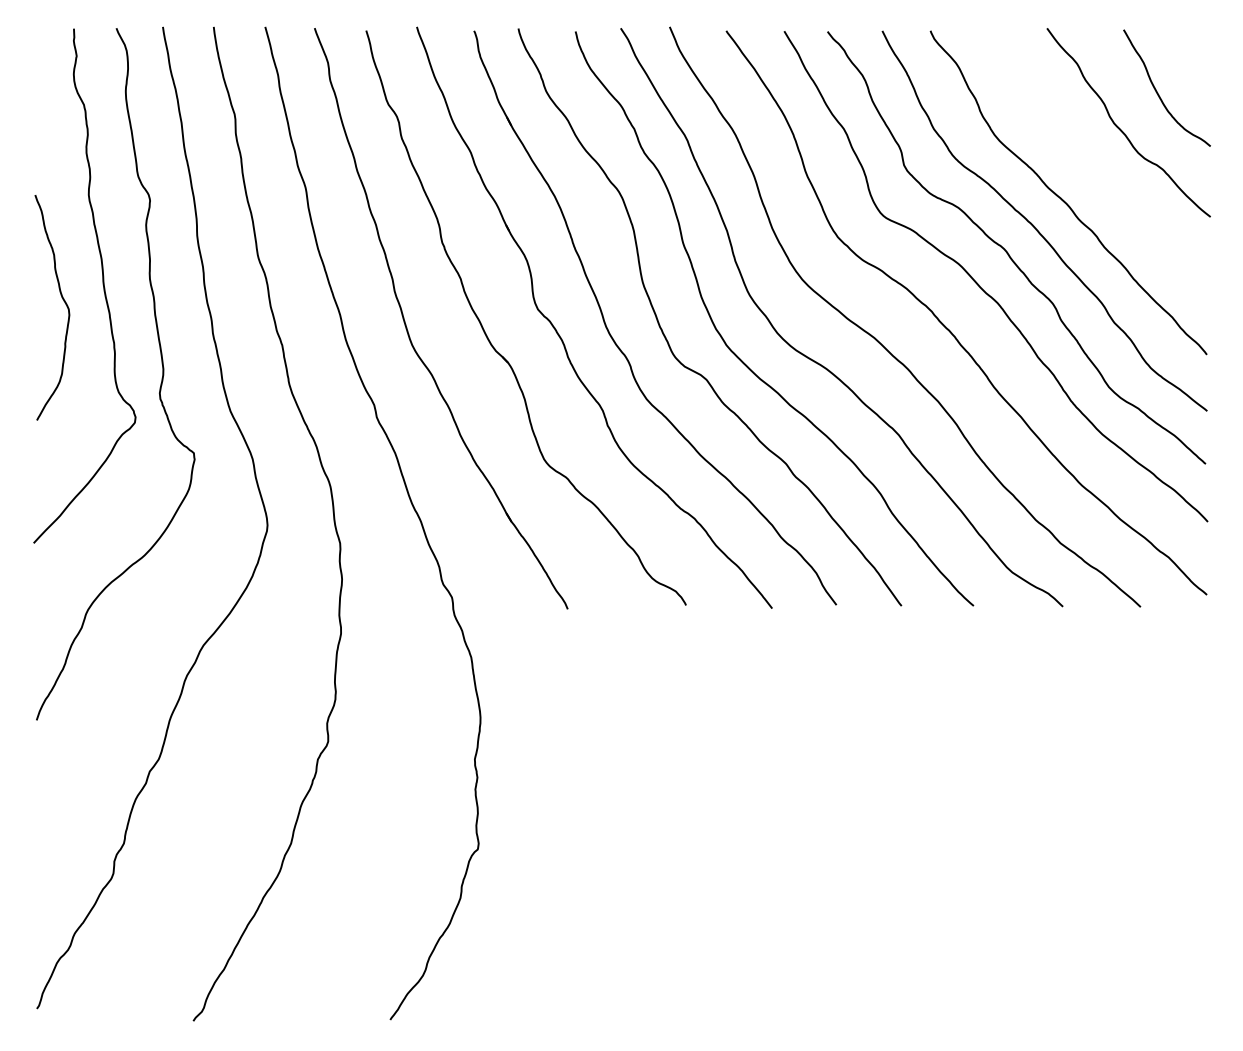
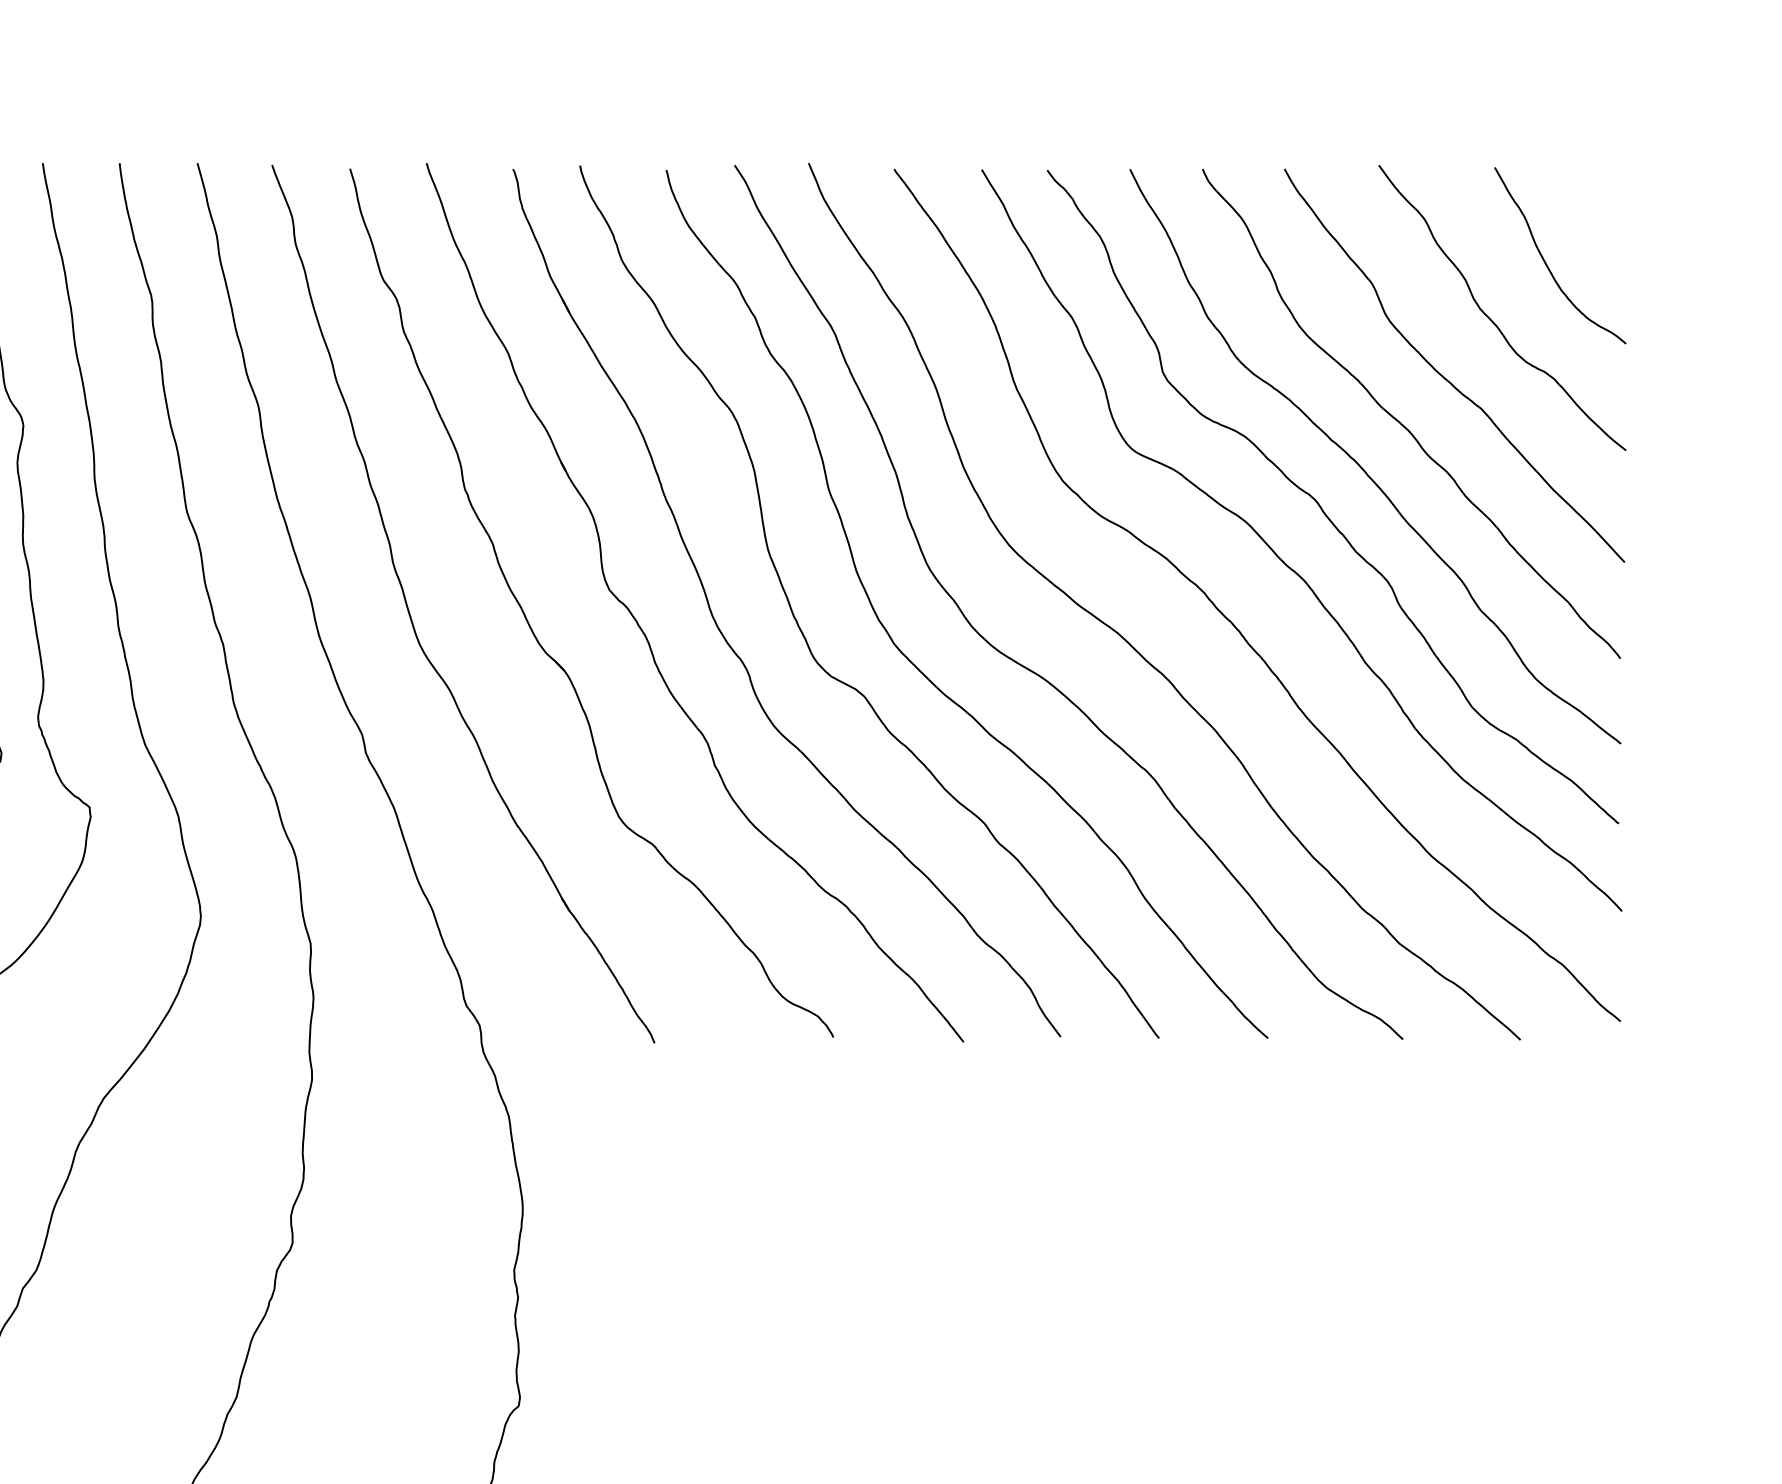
curve: (1090, 167) -> (1444, 375), added

